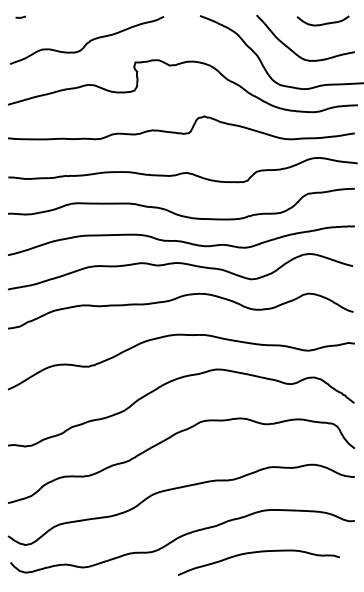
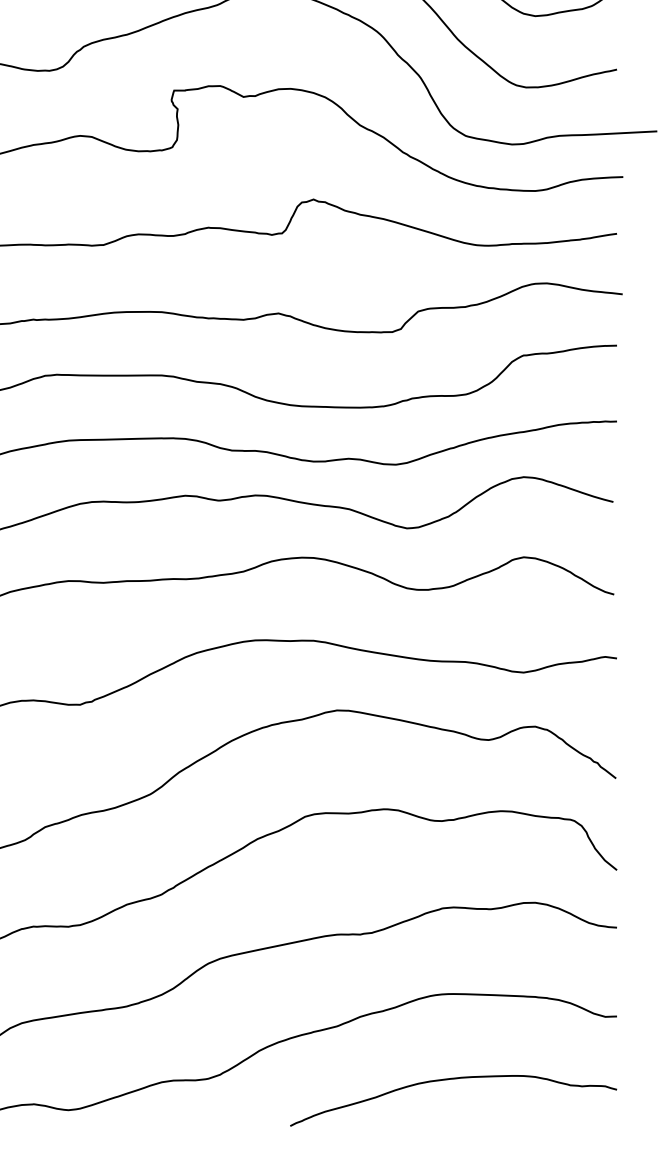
curve: (255, 553) -> (446, 1081), moved

